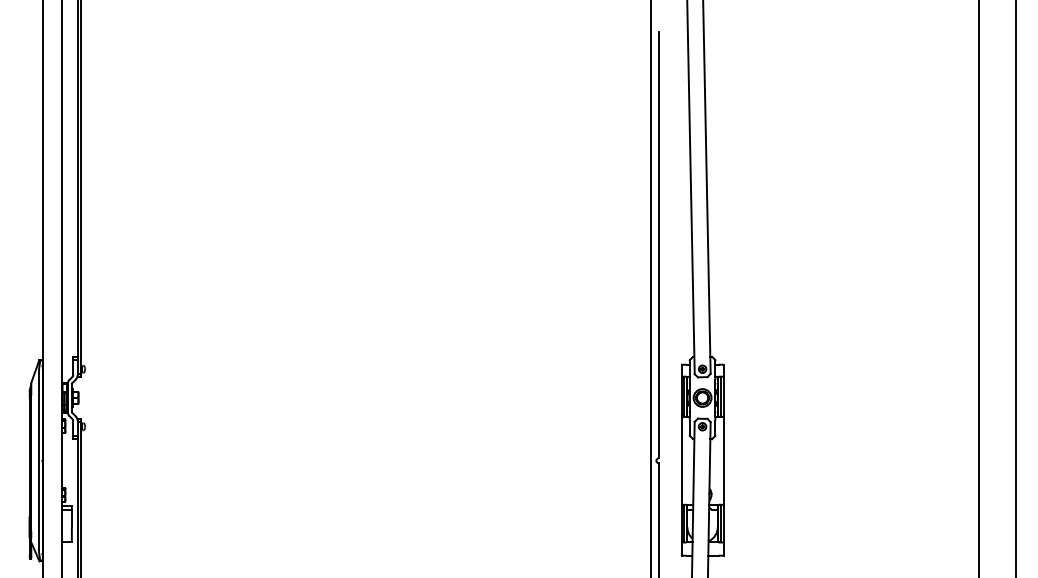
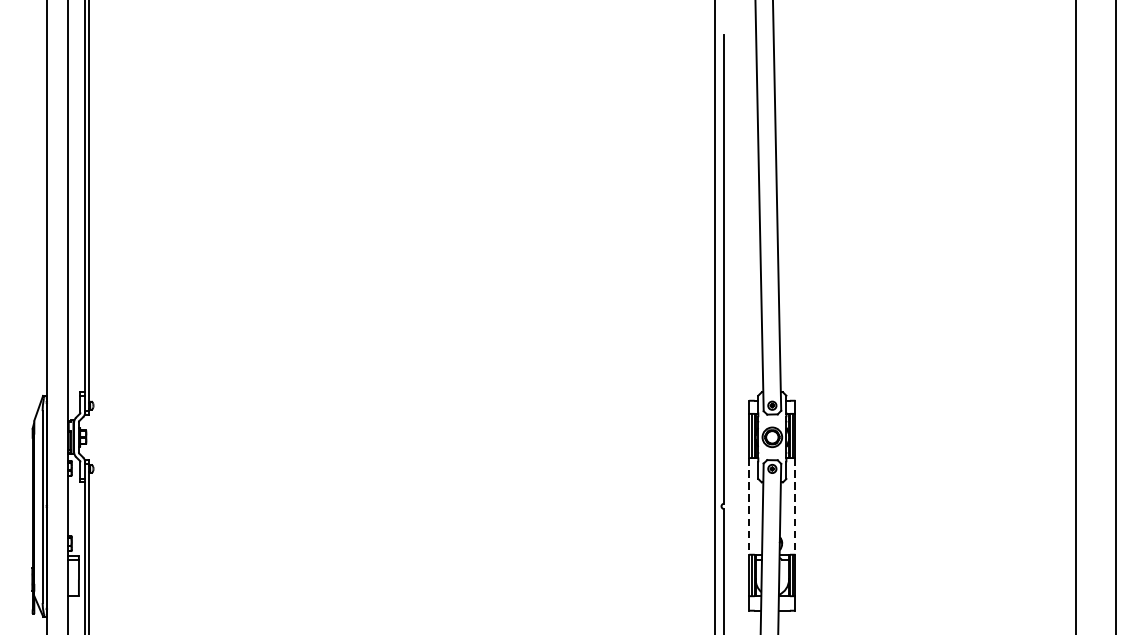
line: (681, 460) -> (749, 506), solid -> dashed
line: (723, 460) -> (795, 506), solid -> dashed

